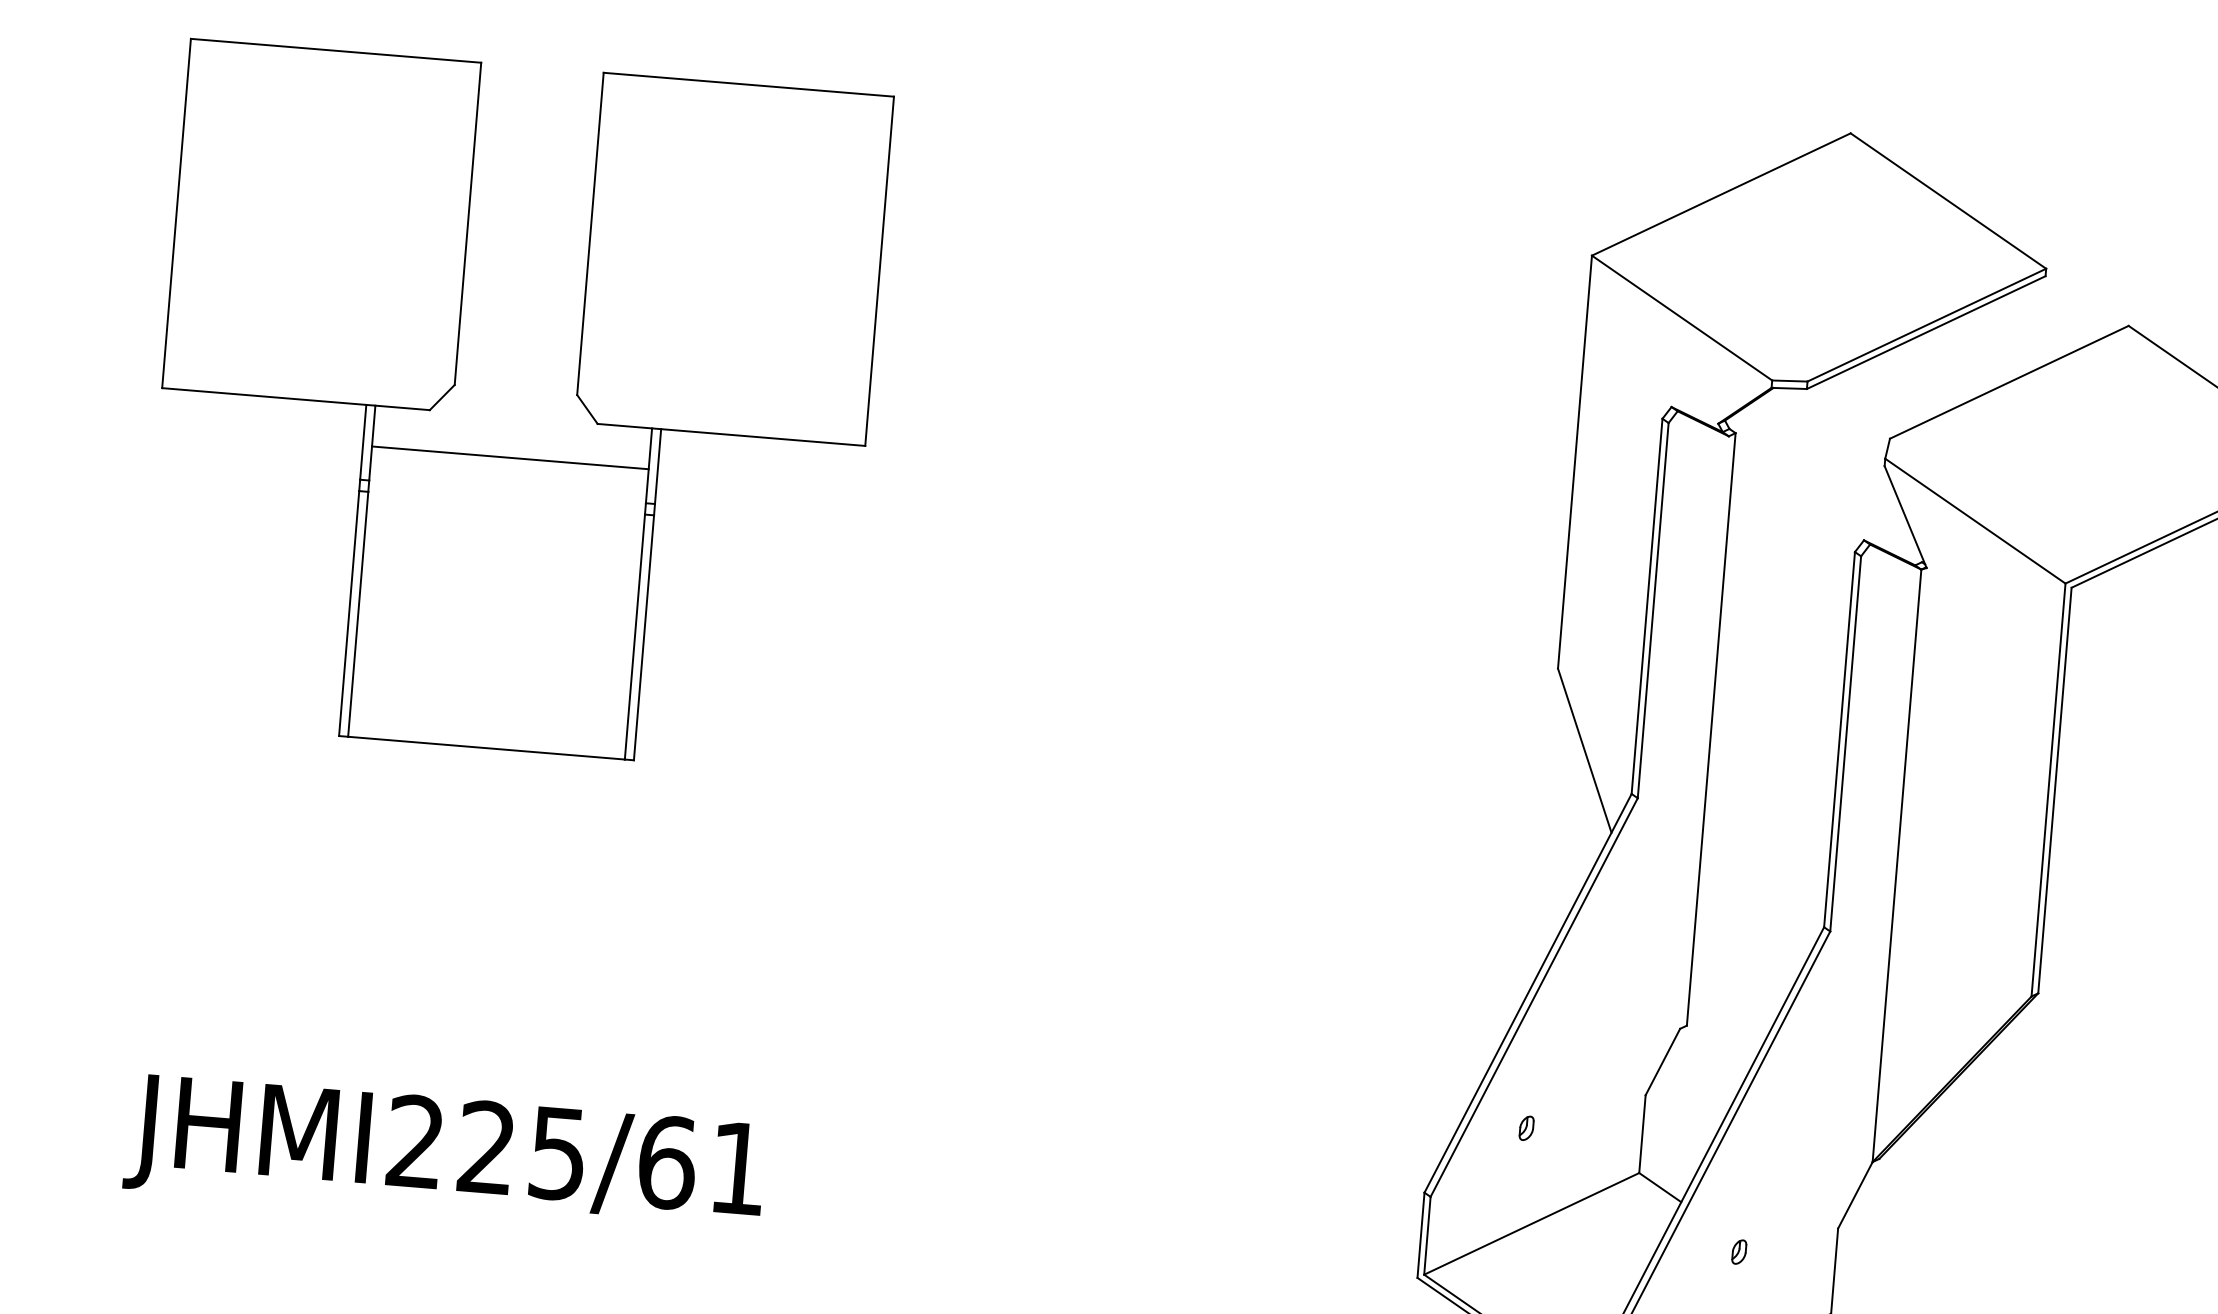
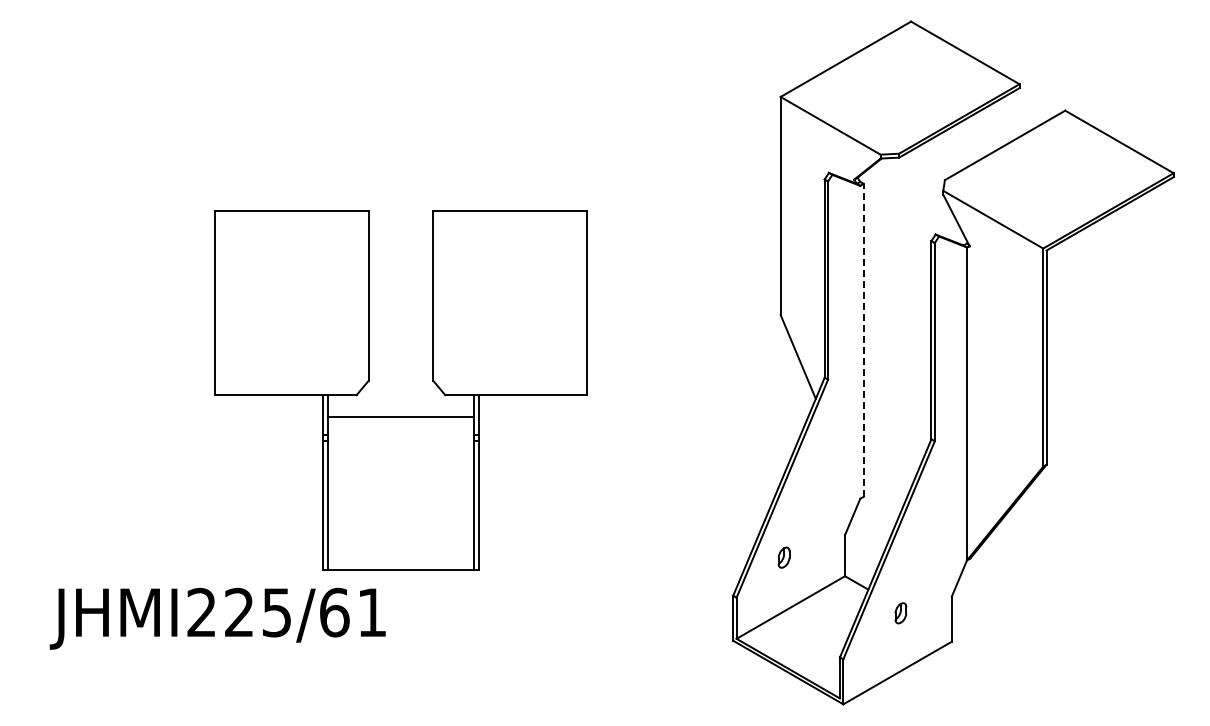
part: (509, 457) -> (400, 416), moved
line: (1711, 727) -> (863, 339), solid -> dashed
part: (1525, 1128) -> (783, 557), size x1.6
part: (1738, 1252) -> (900, 613), size x1.6

